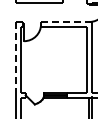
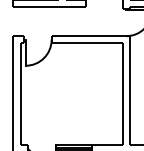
line: (64, 21) -> (87, 35), dashed -> solid
line: (16, 57) -> (13, 90), dashed -> solid

